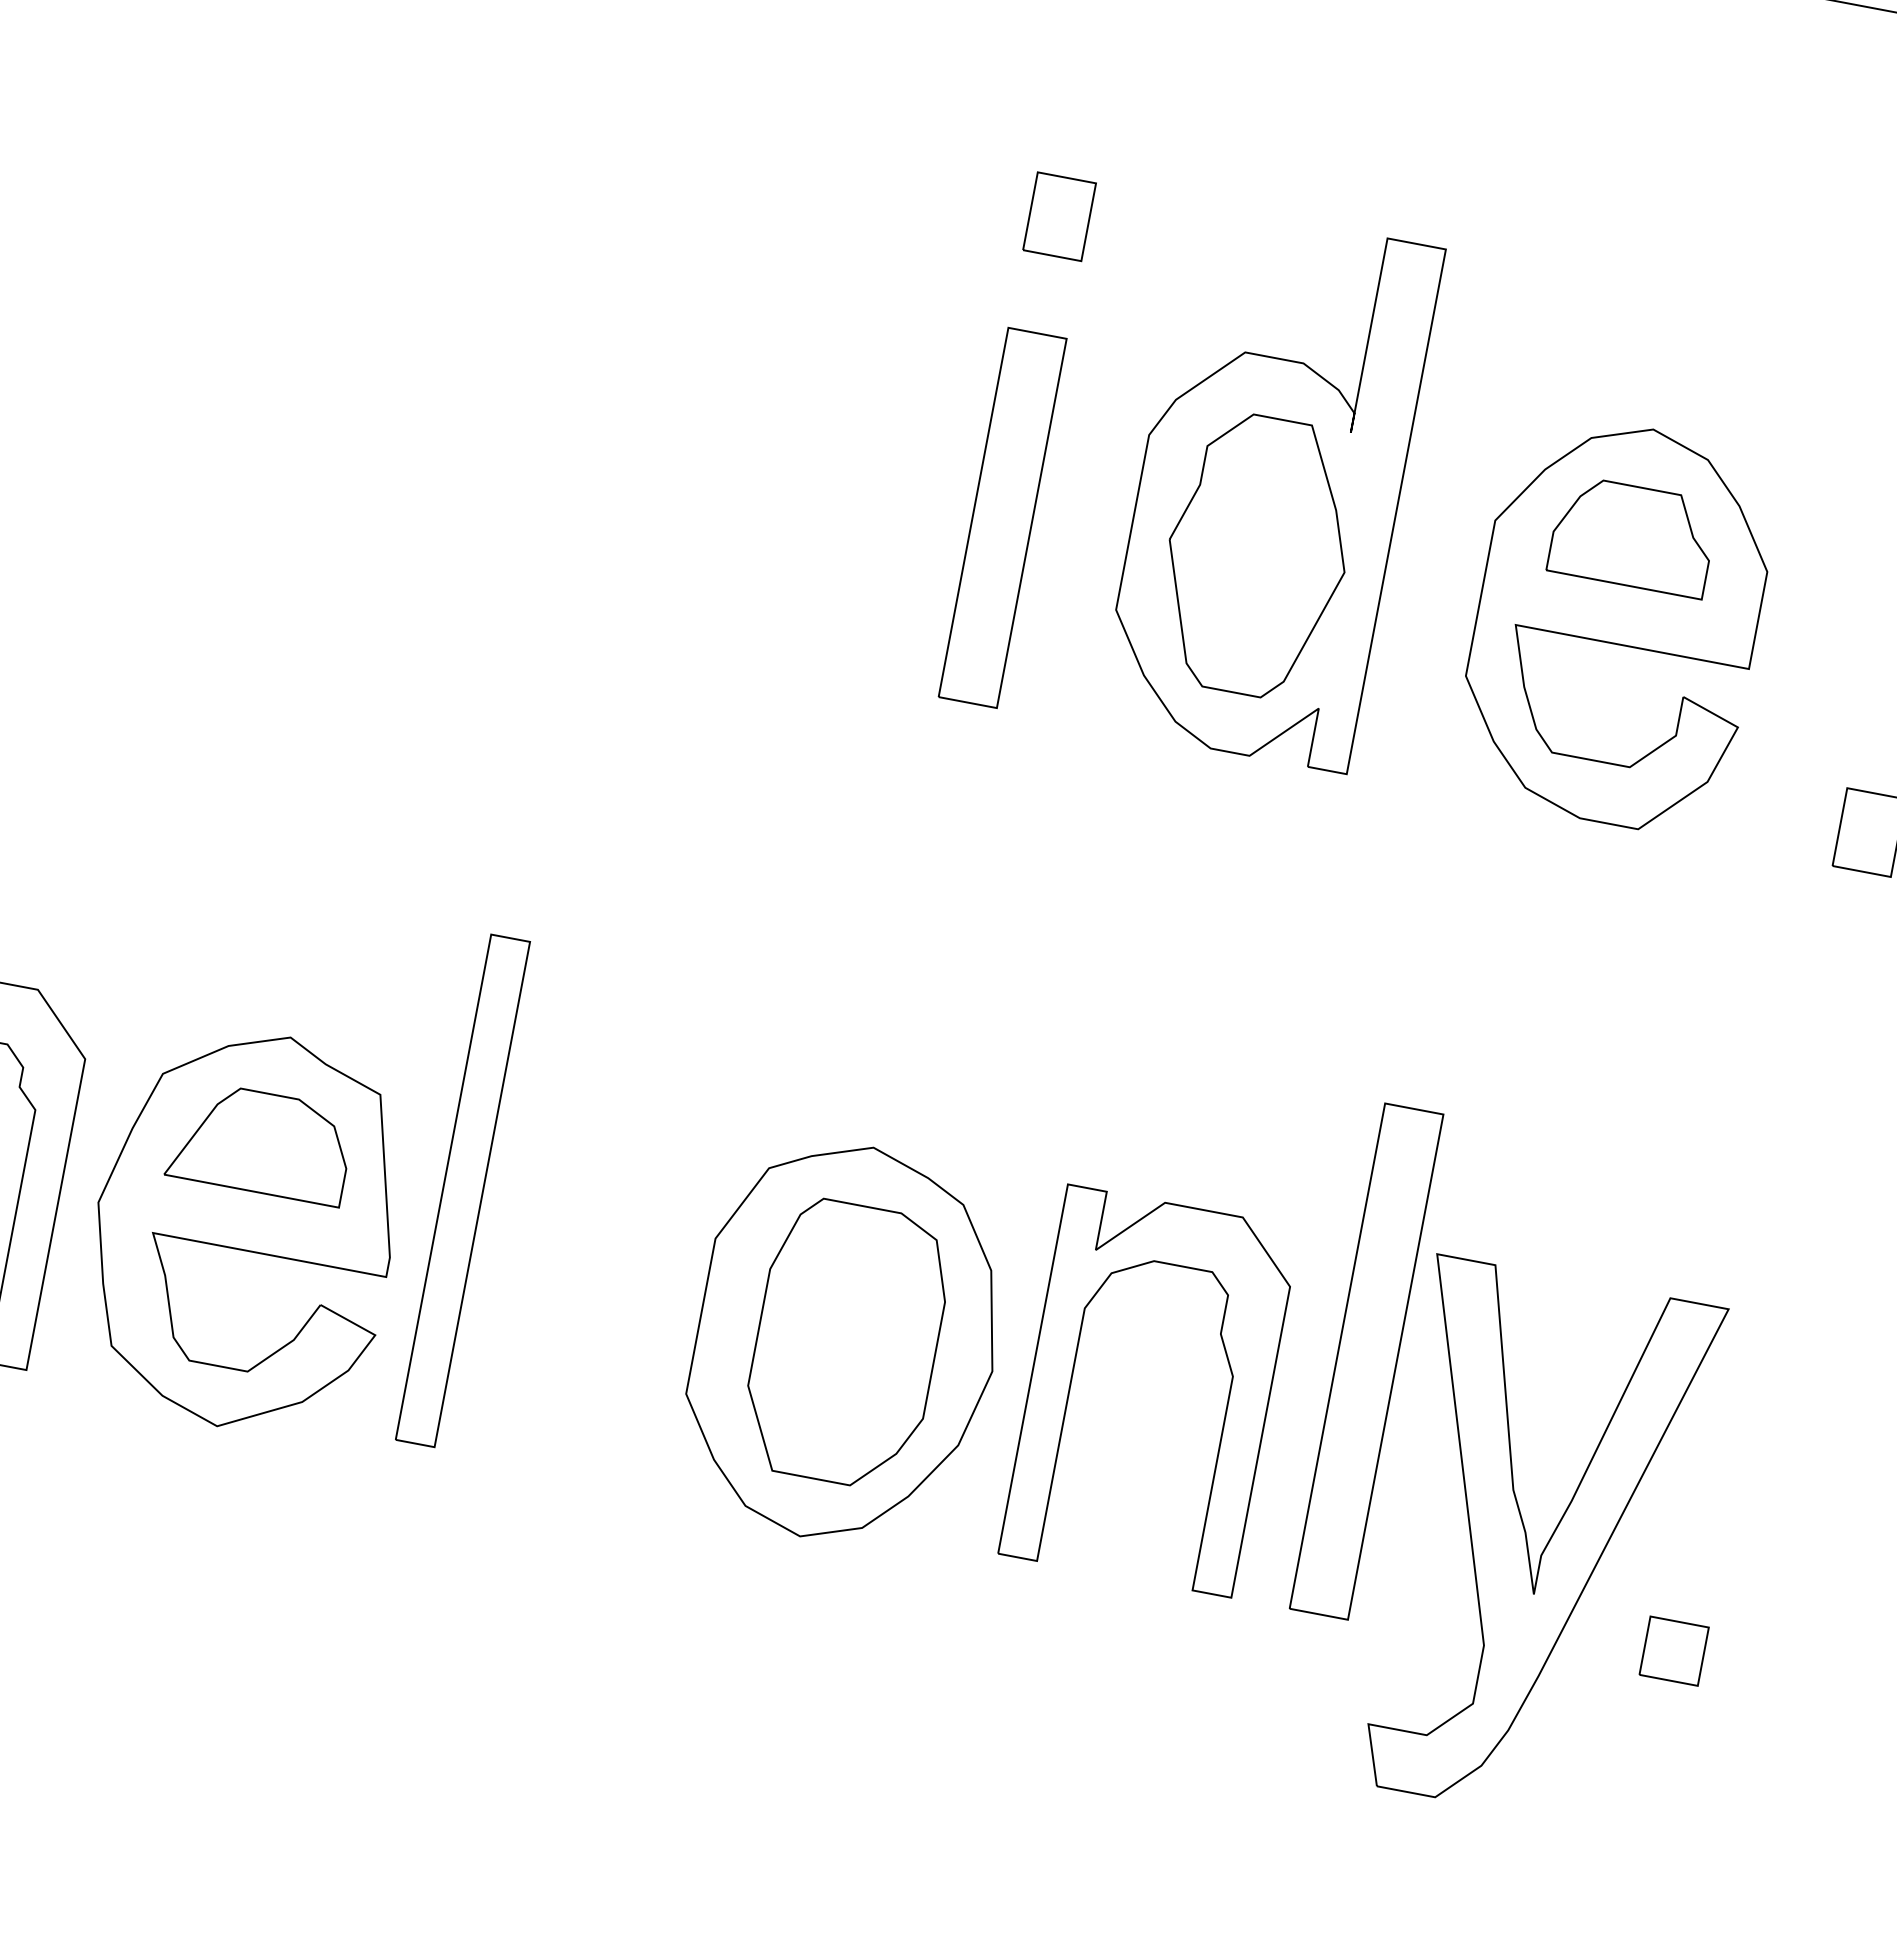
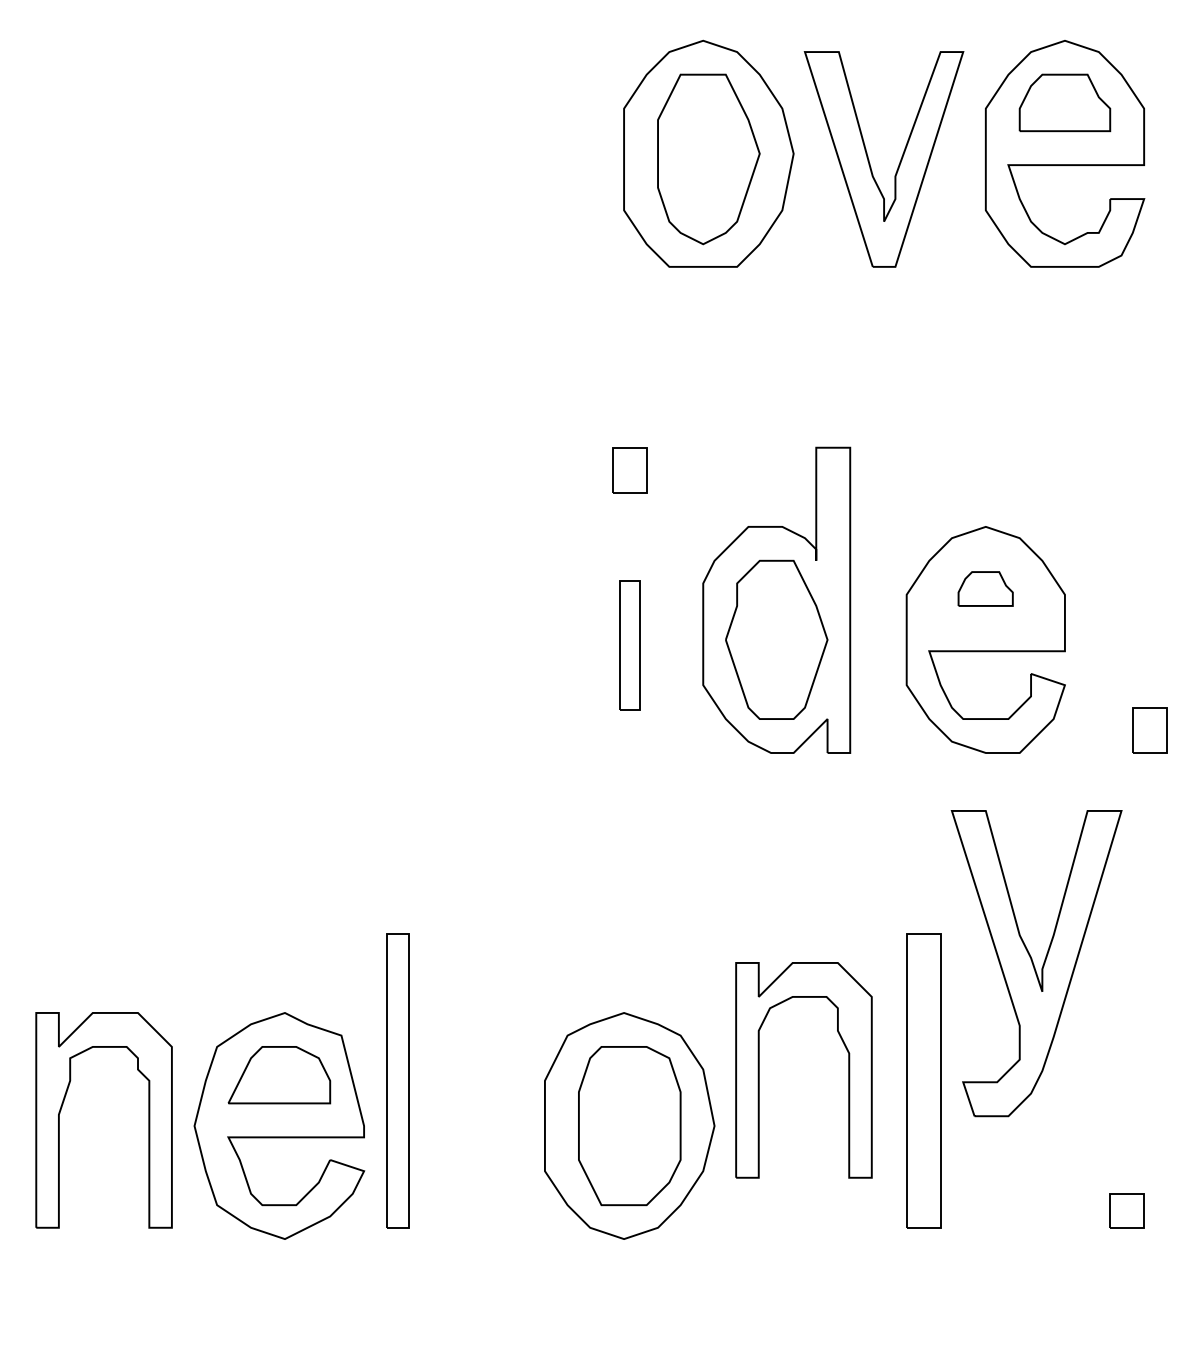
part: (1002, 517) -> (629, 645), size x0.6
part: (1632, 535) -> (985, 588), size x0.6
part: (1073, 1376) -> (759, 1070), moved
part: (1533, 1543) -> (1036, 963), moved

